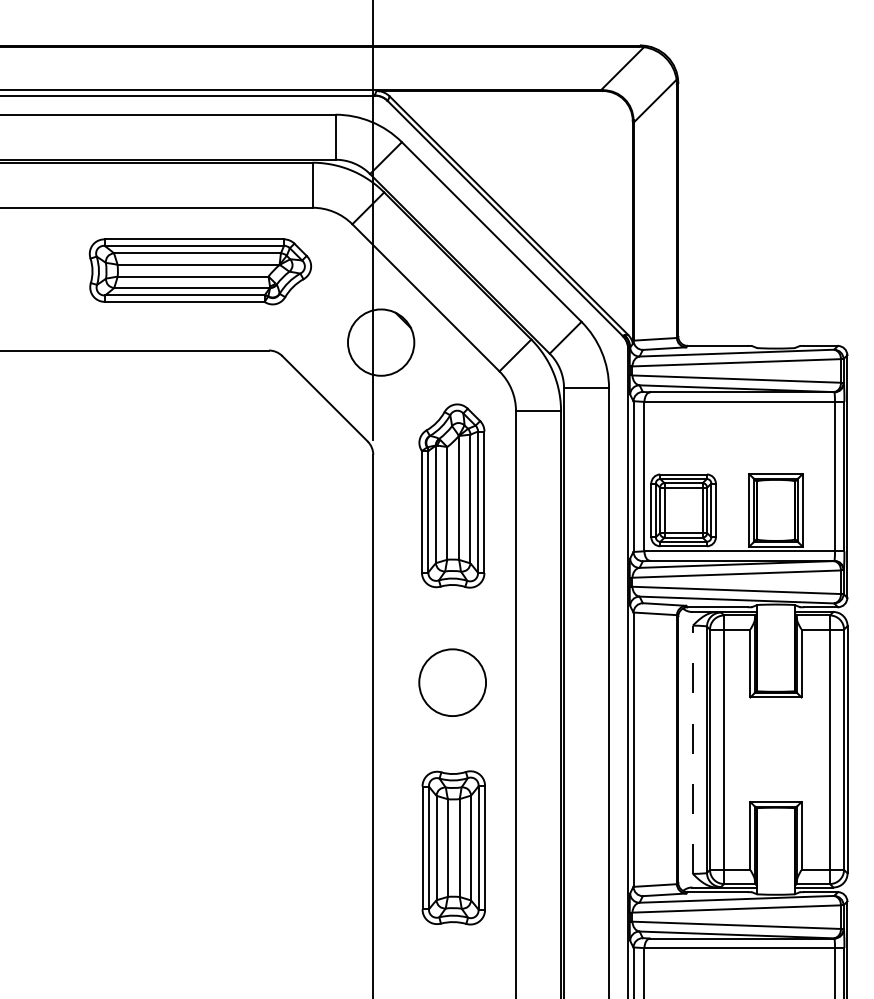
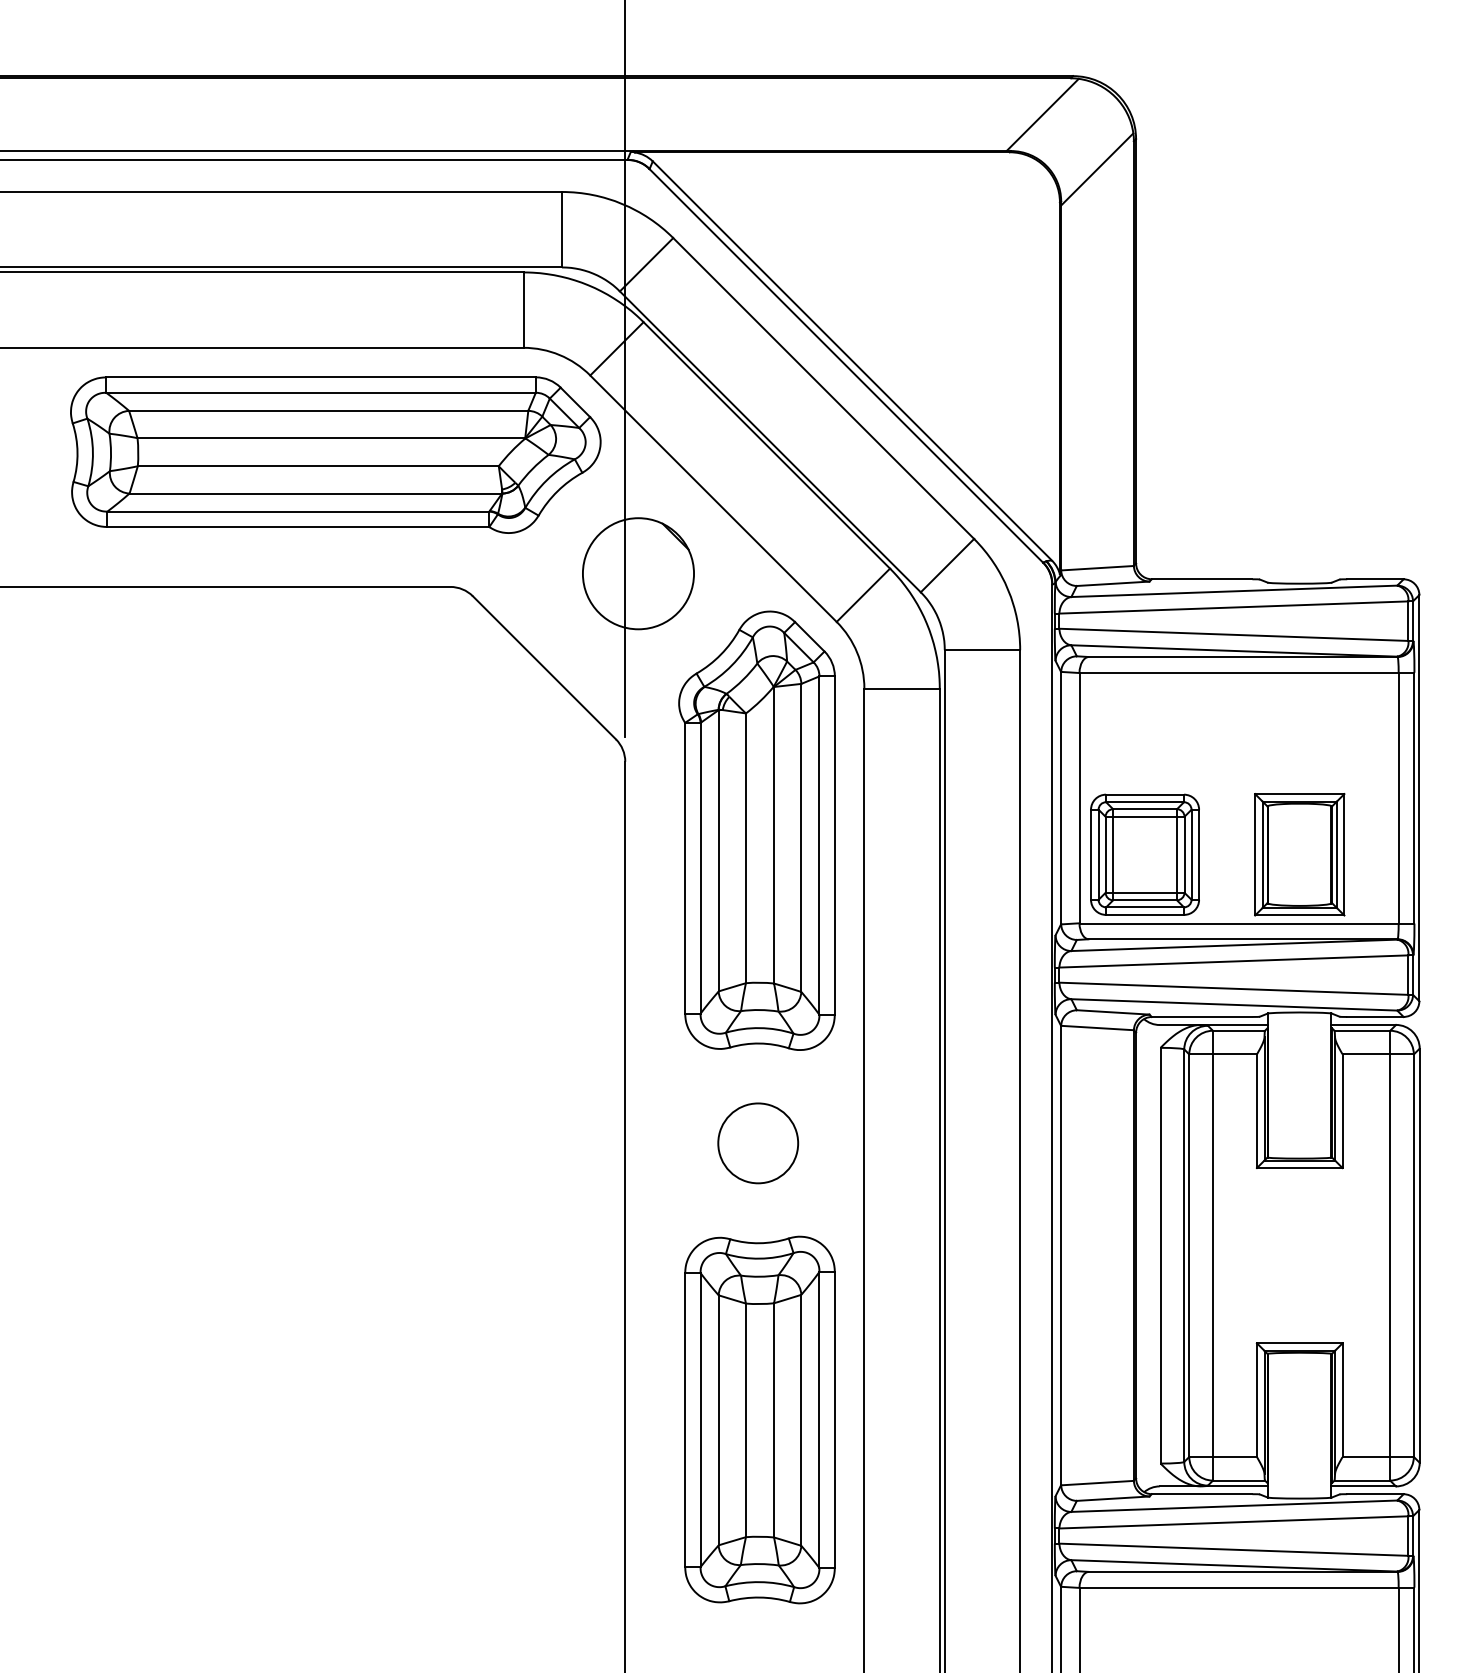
part: (200, 271) -> (335, 454), size x1.43
part: (451, 495) -> (756, 829), size x1.43
circle: (452, 682) -> (757, 1143), size x0.71
line: (692, 749) -> (1159, 1255), dashed -> solid
part: (453, 847) -> (759, 1419), size x1.43

